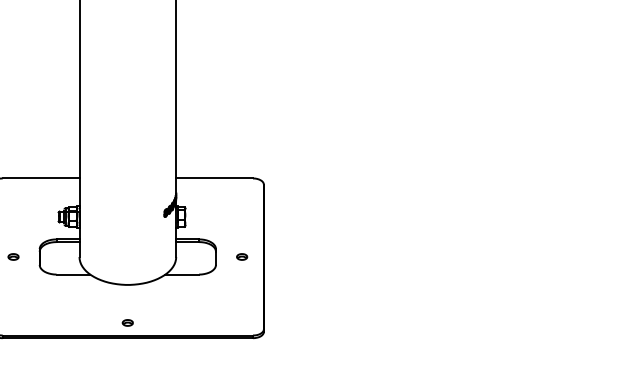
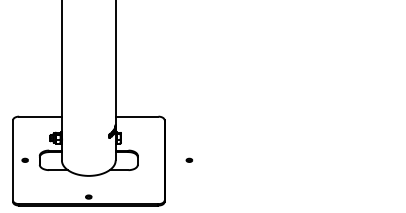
part: (242, 255) -> (189, 159), moved

